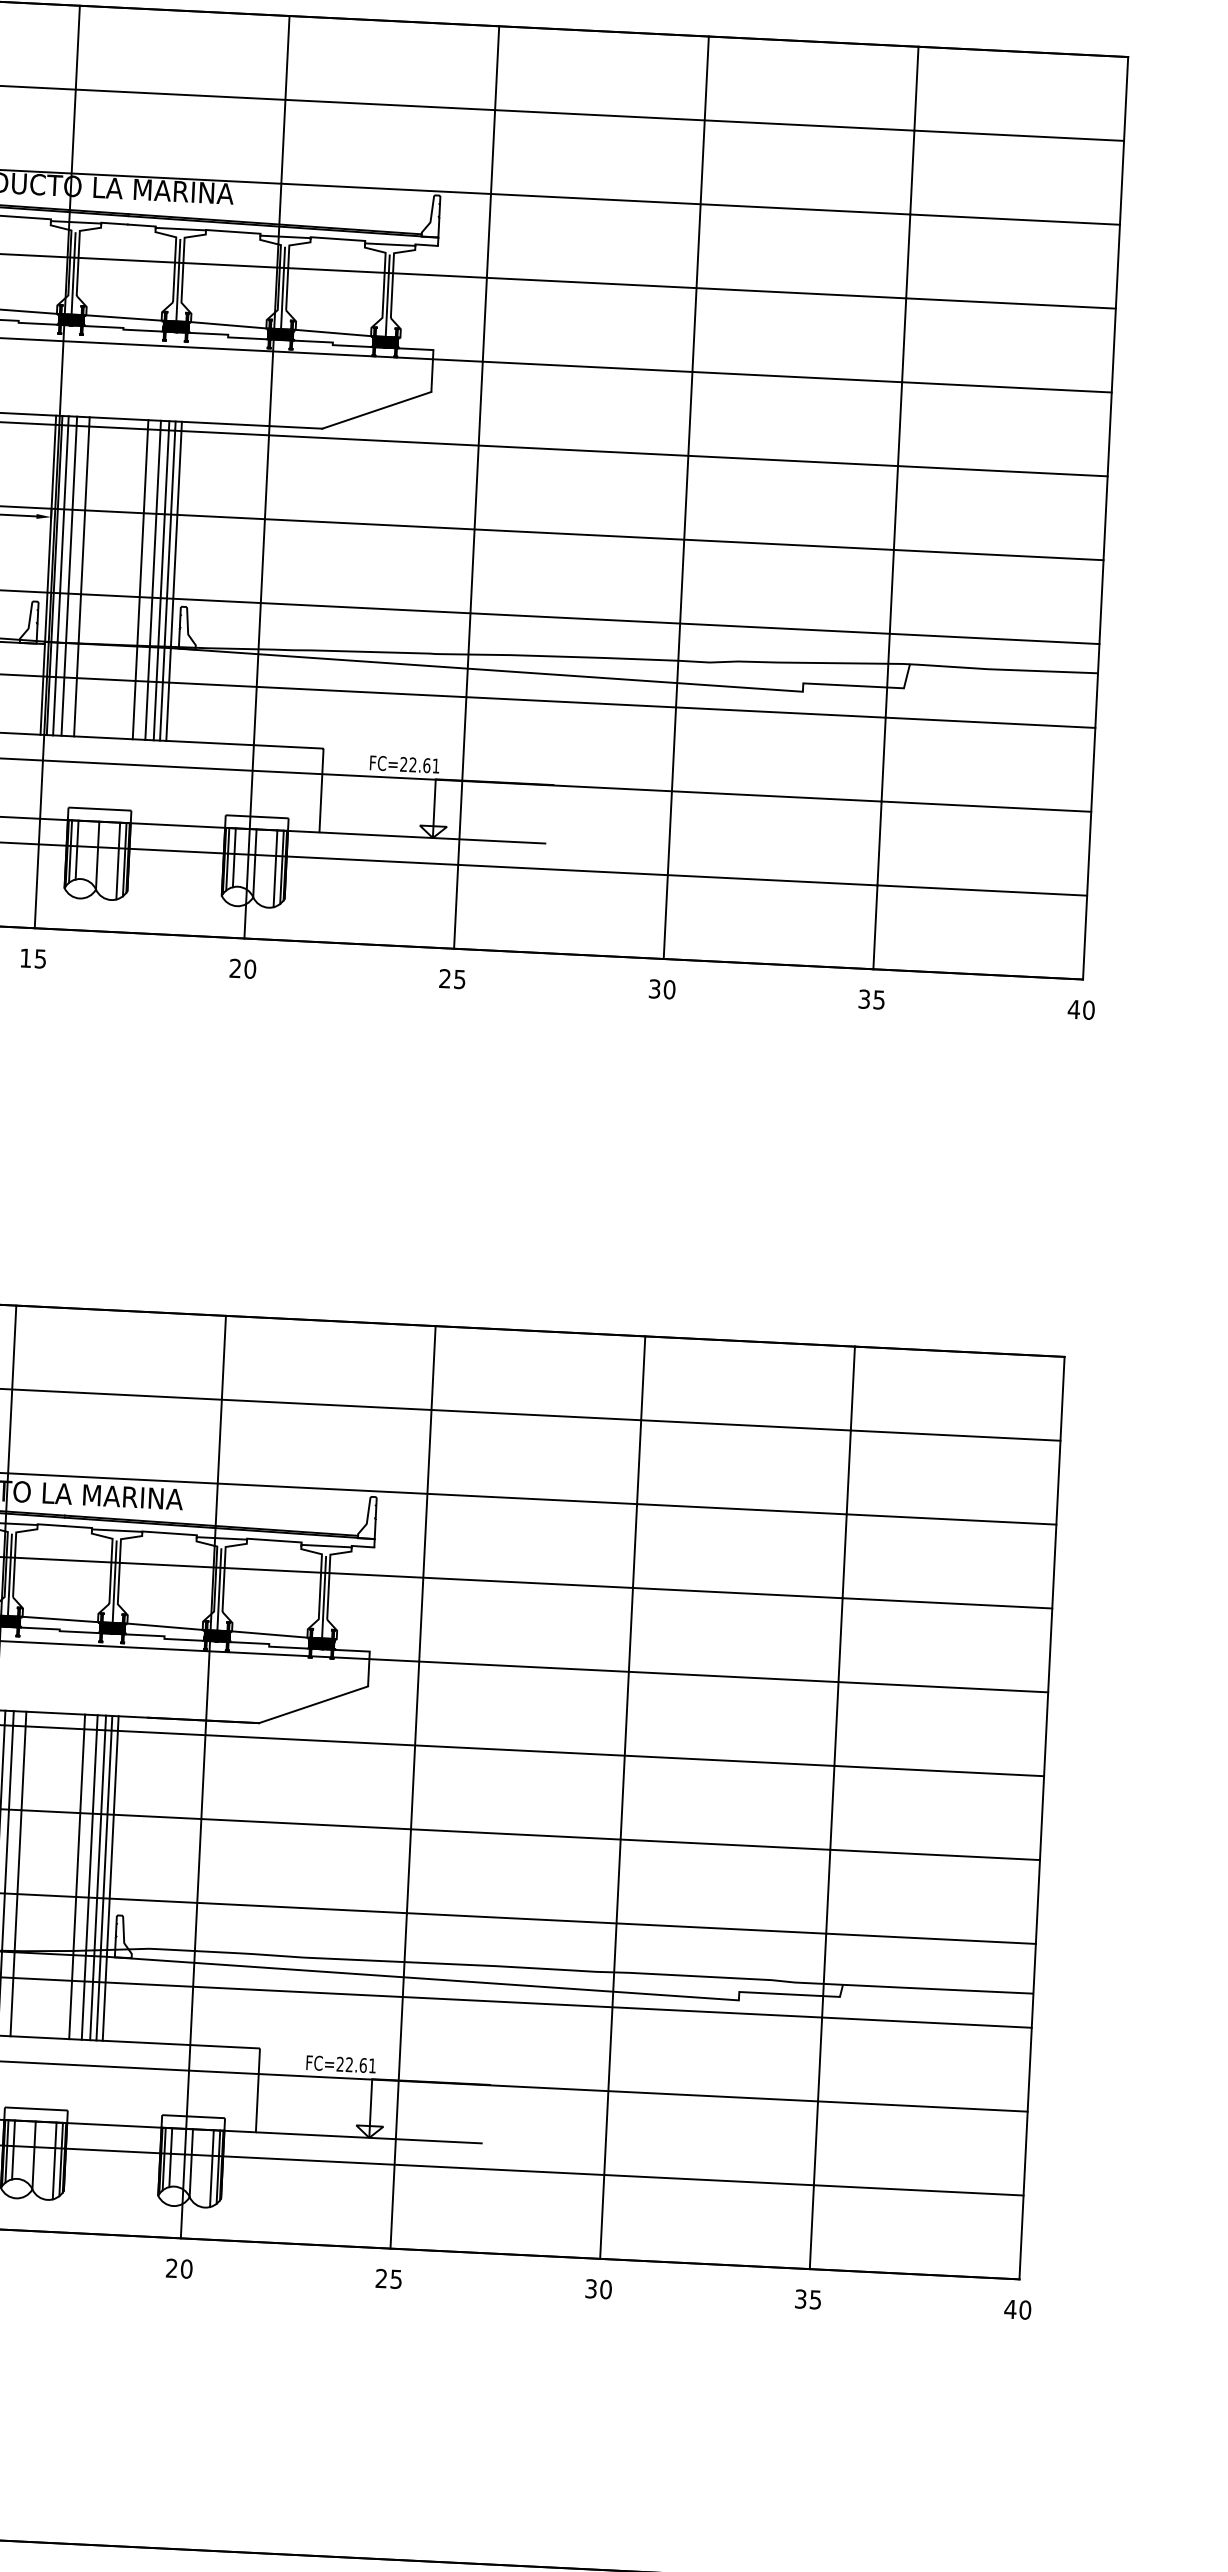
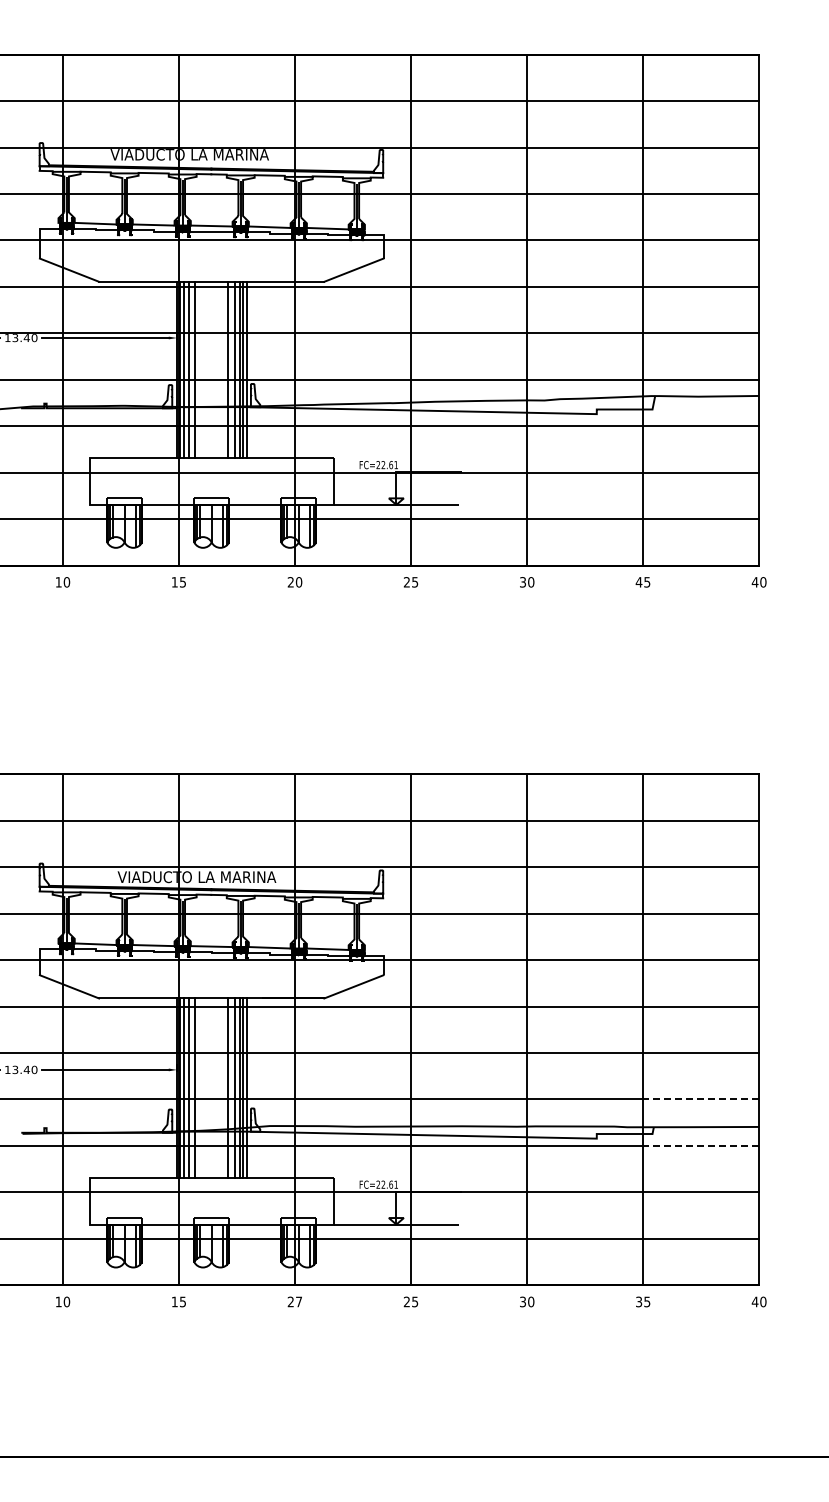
text: (863, 999) -> (638, 582), 35 -> 45
line: (929, 1938) -> (700, 1099), solid -> dashed
line: (925, 2021) -> (700, 1145), solid -> dashed
text: (185, 2268) -> (298, 1301), 20 -> 27

